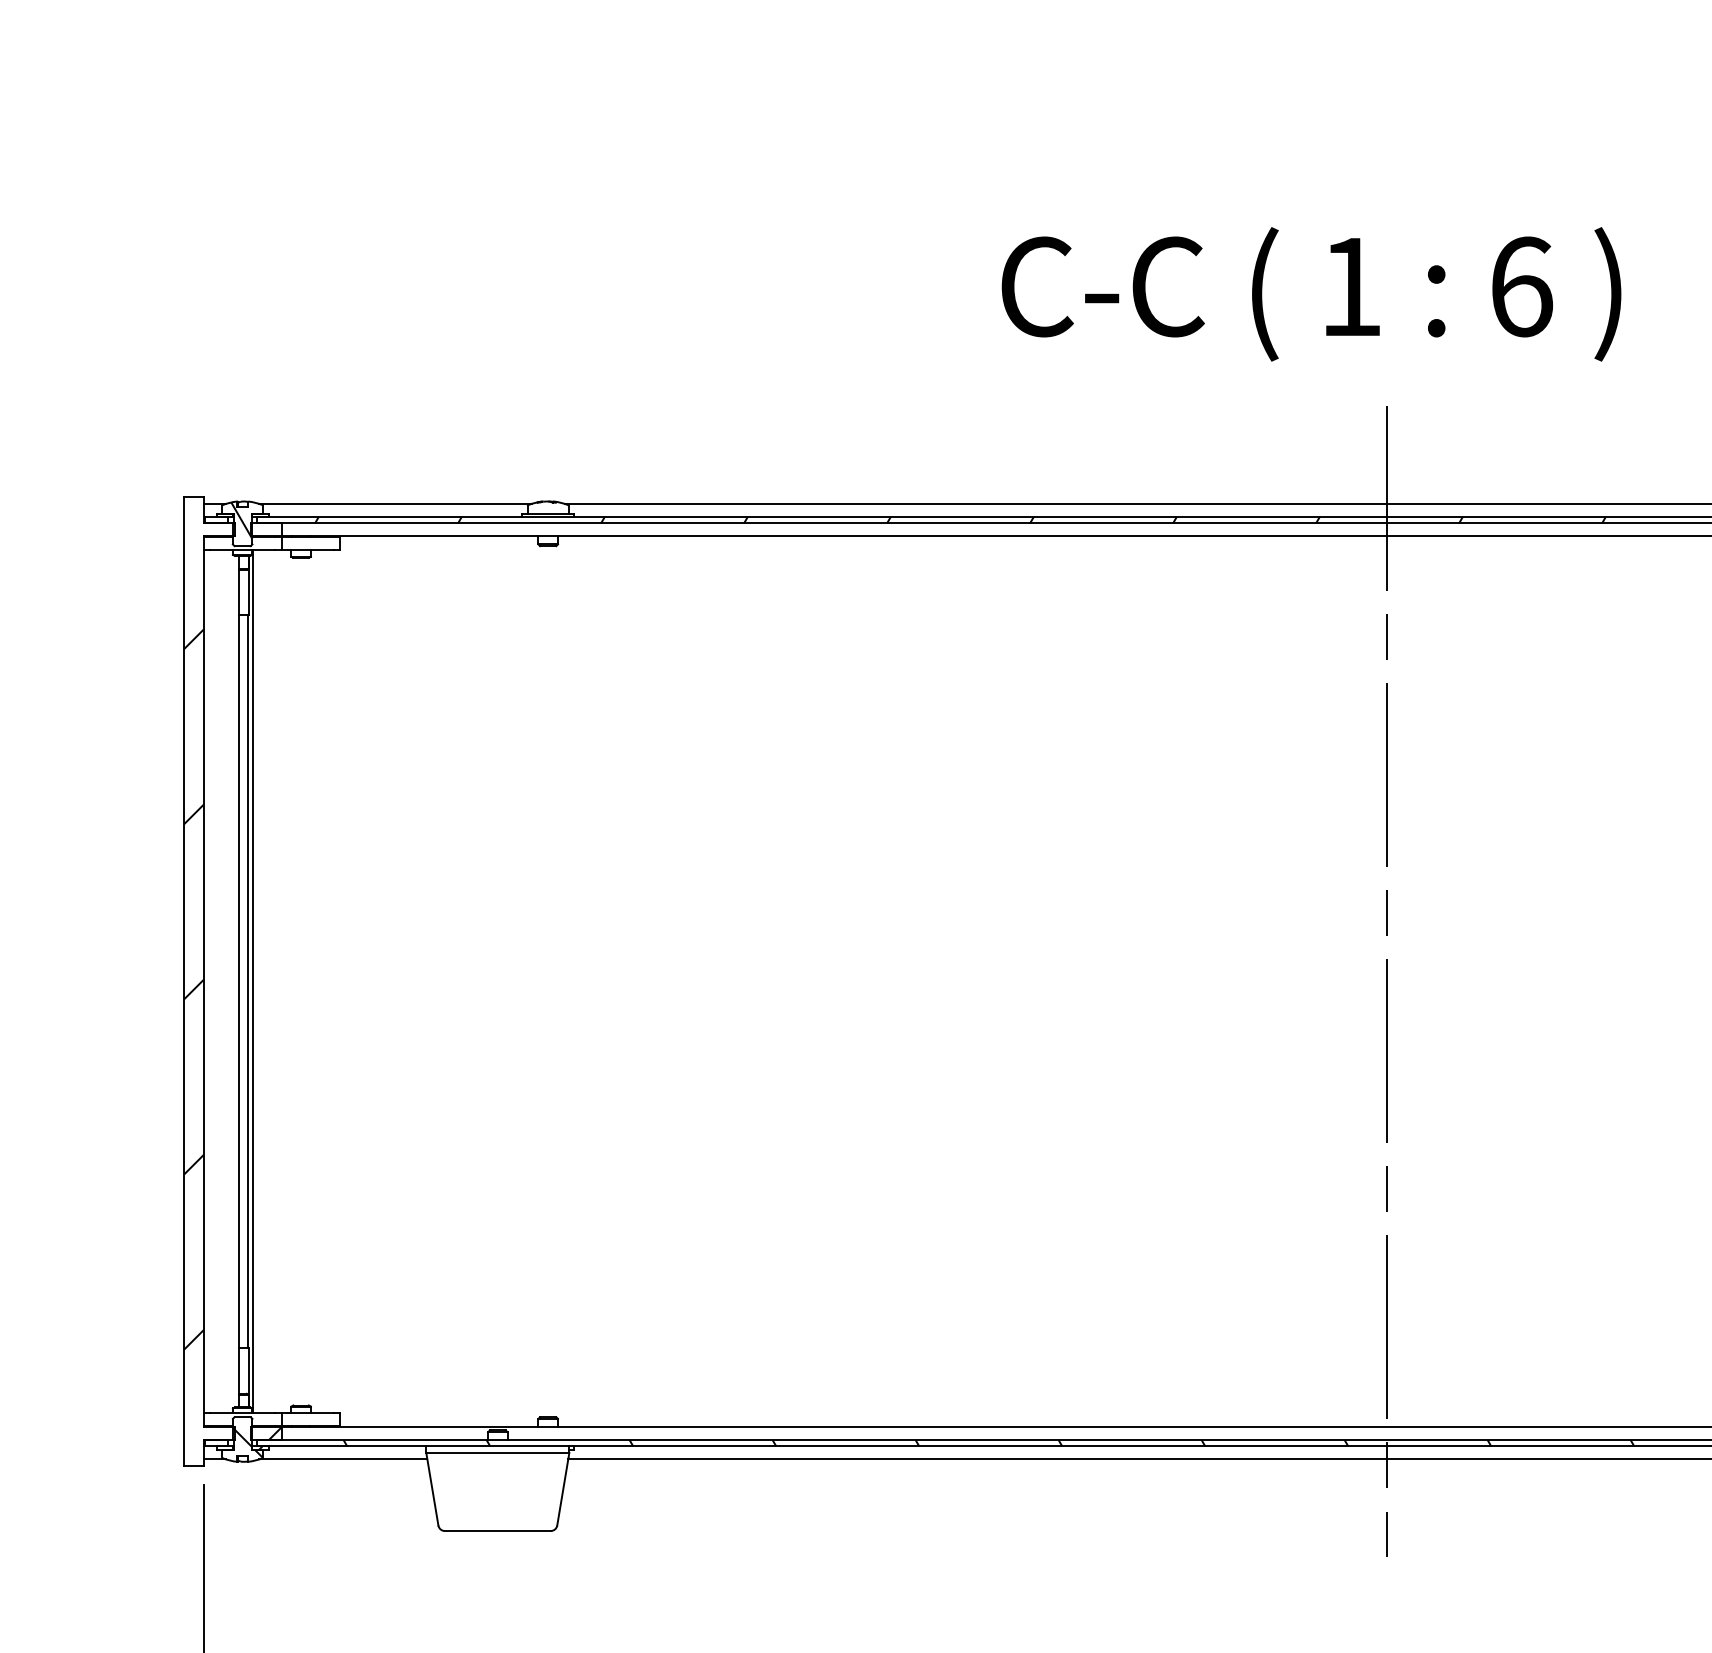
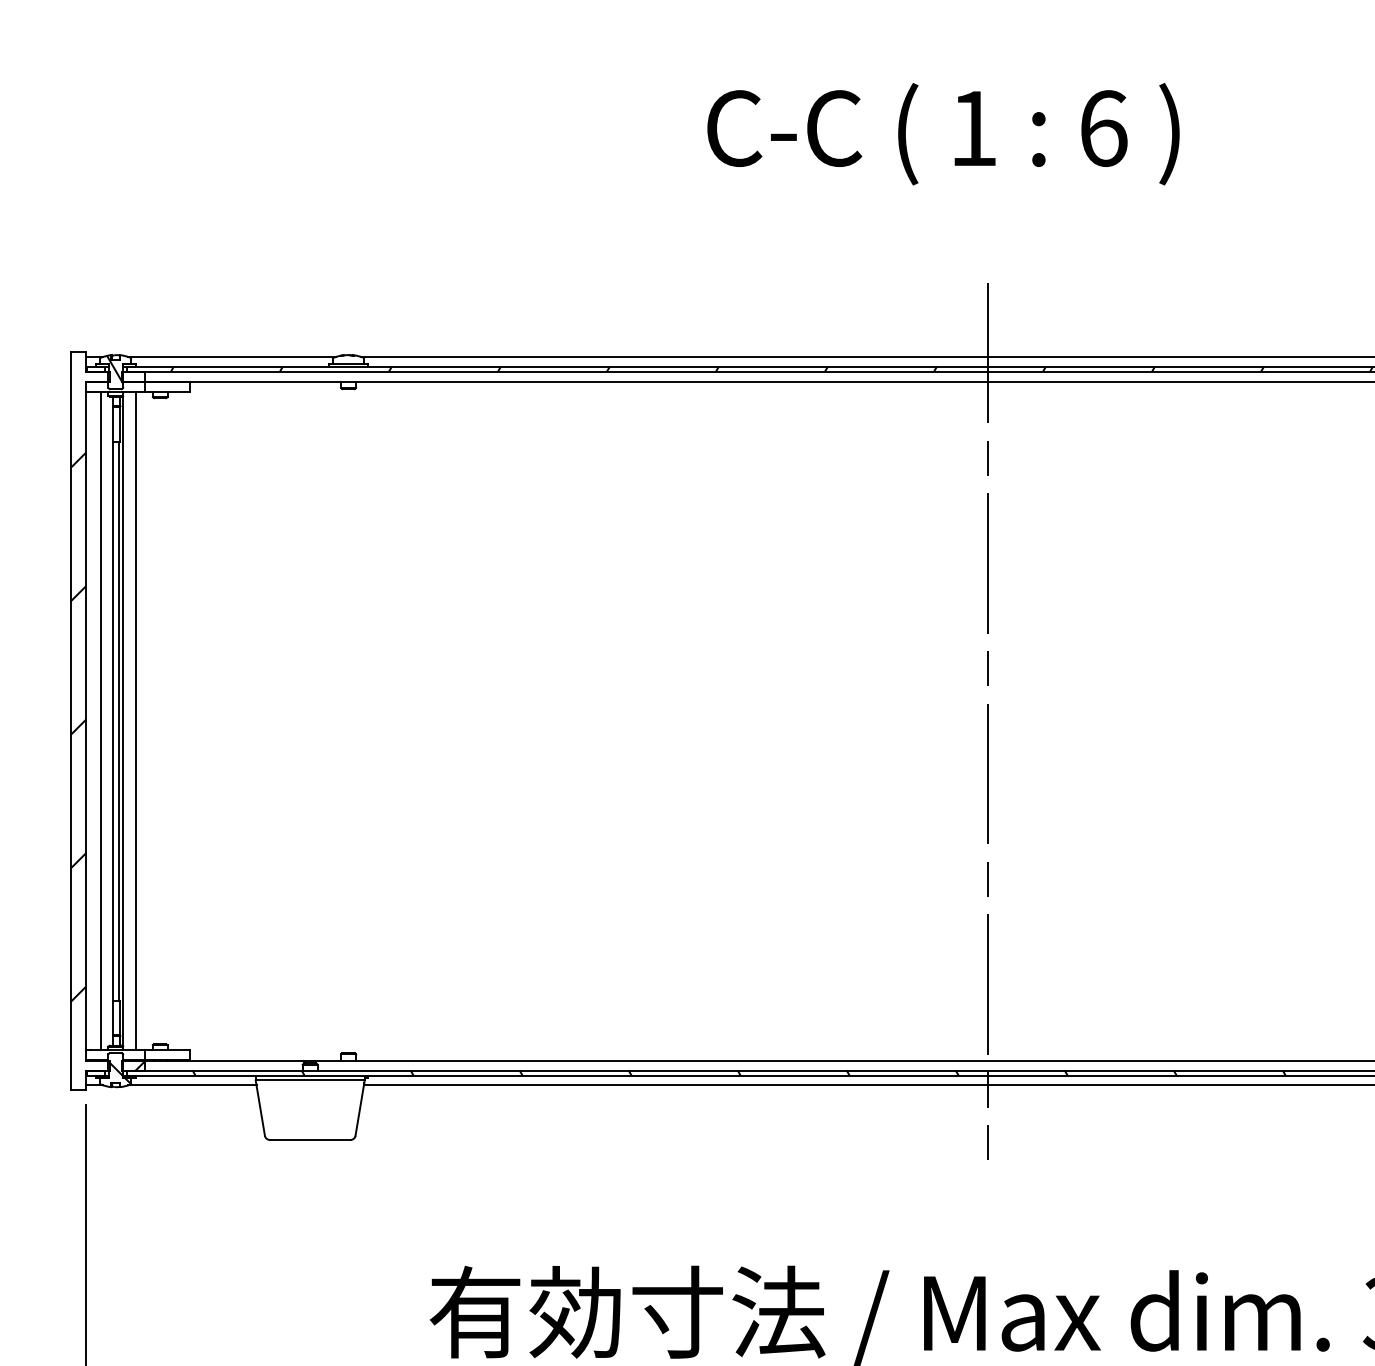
text: (1311, 294) -> (943, 134), moved
line: (222, 982) -> (100, 721), added
line: (268, 982) -> (135, 721), added

